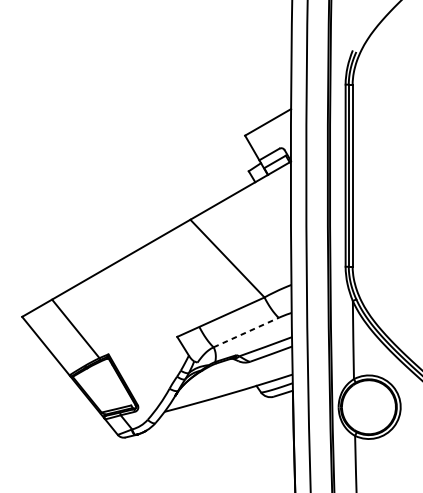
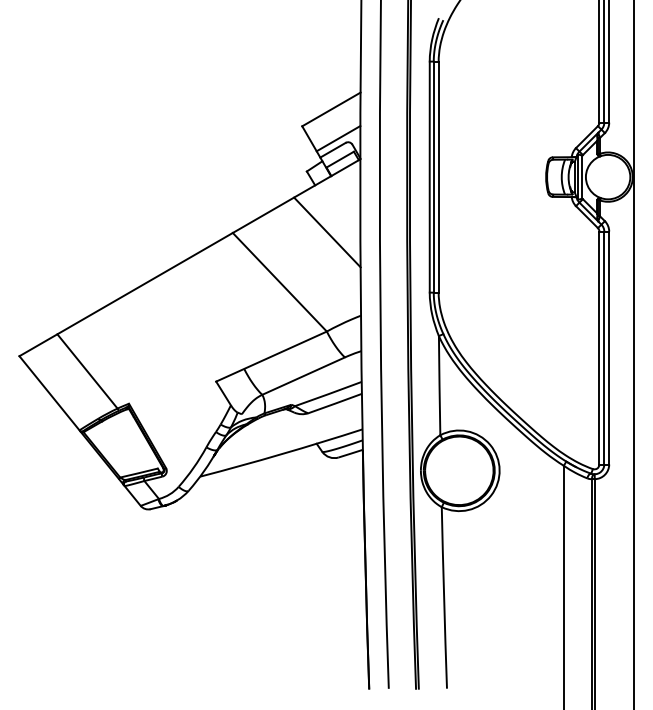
line: (273, 145) -> (338, 138), added
line: (265, 219) -> (327, 232), added
line: (246, 332) -> (304, 375), dashed -> solid

